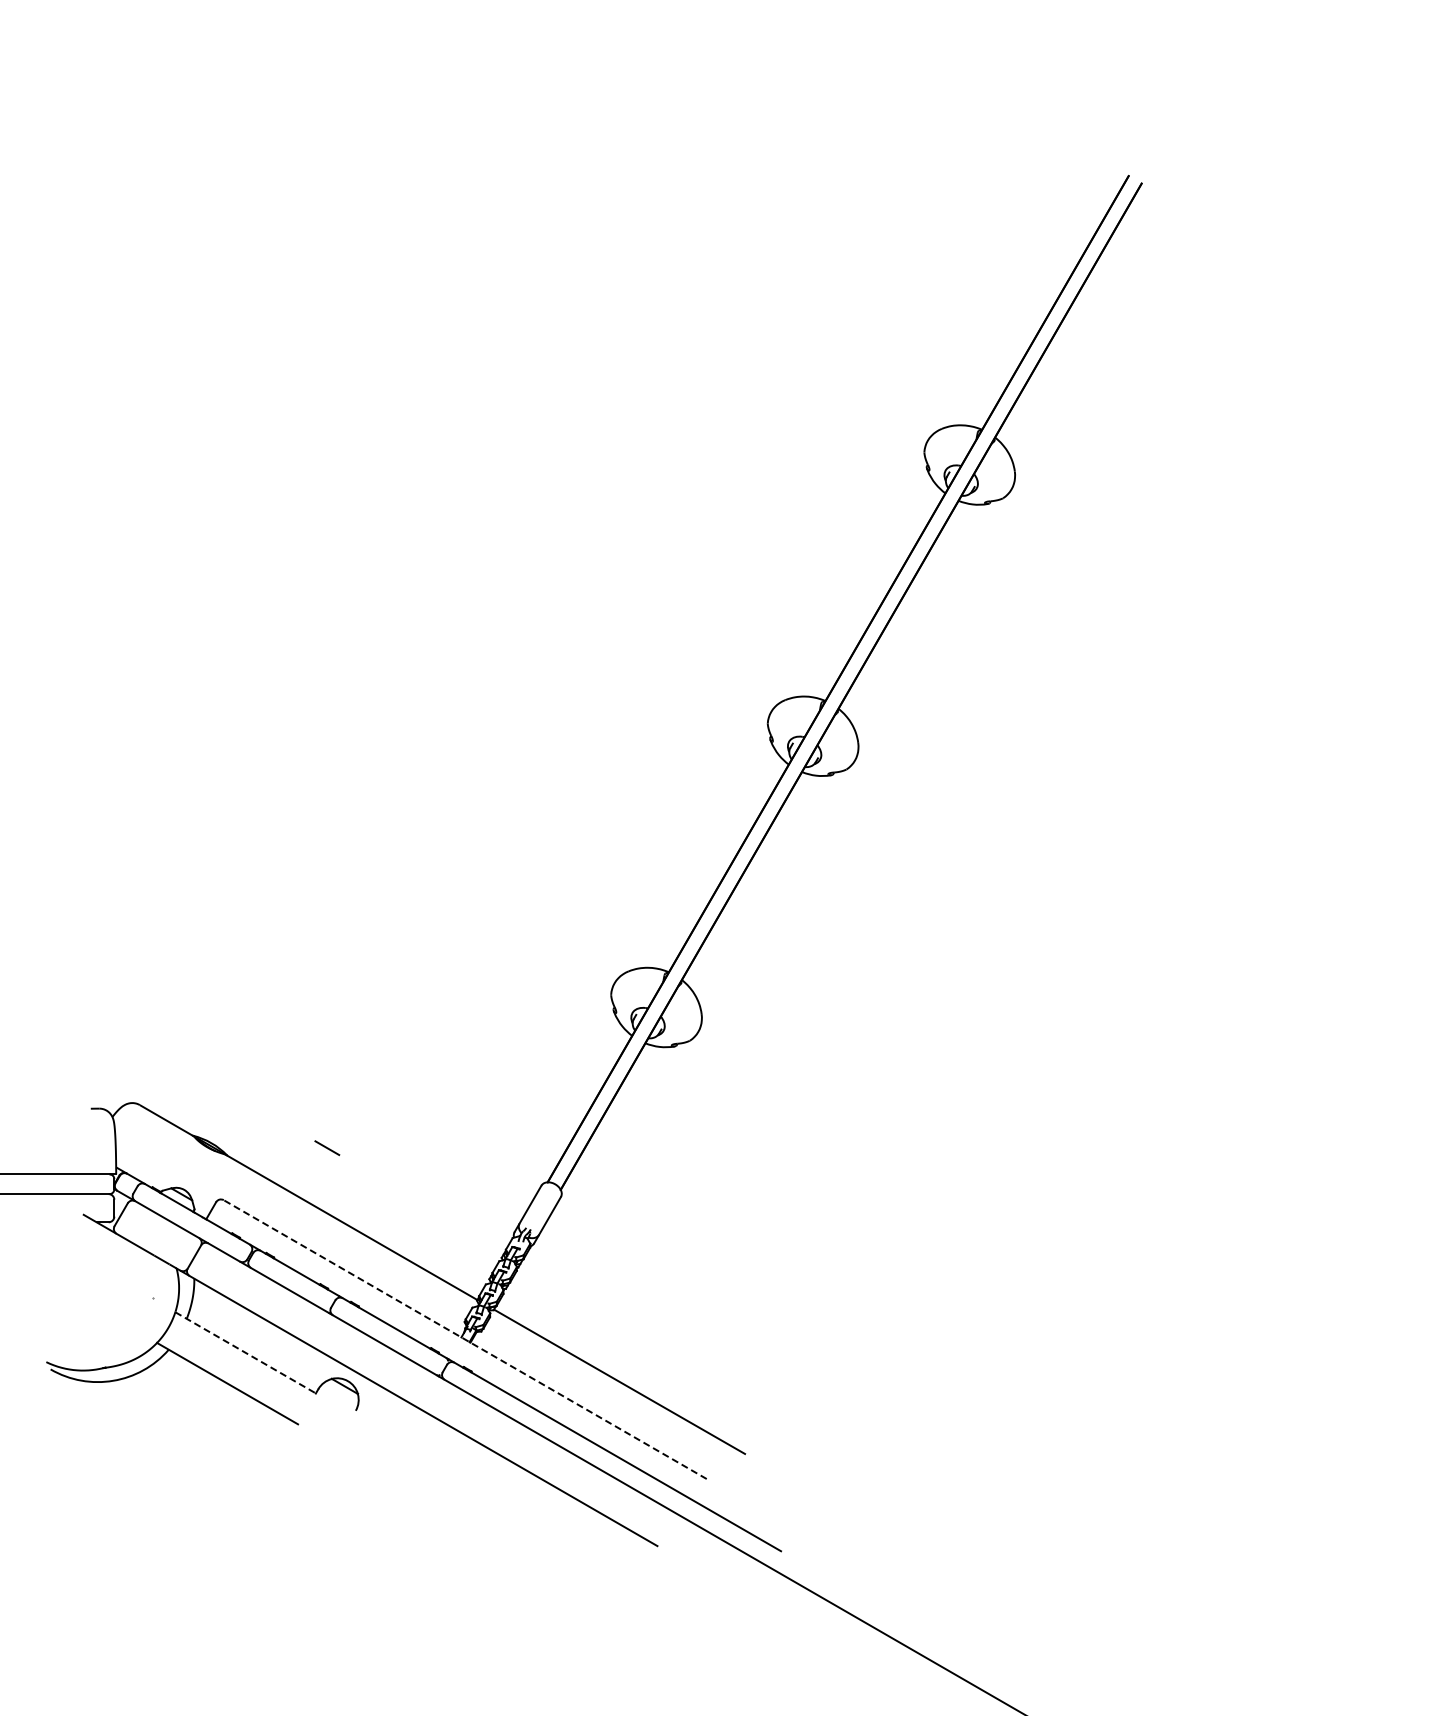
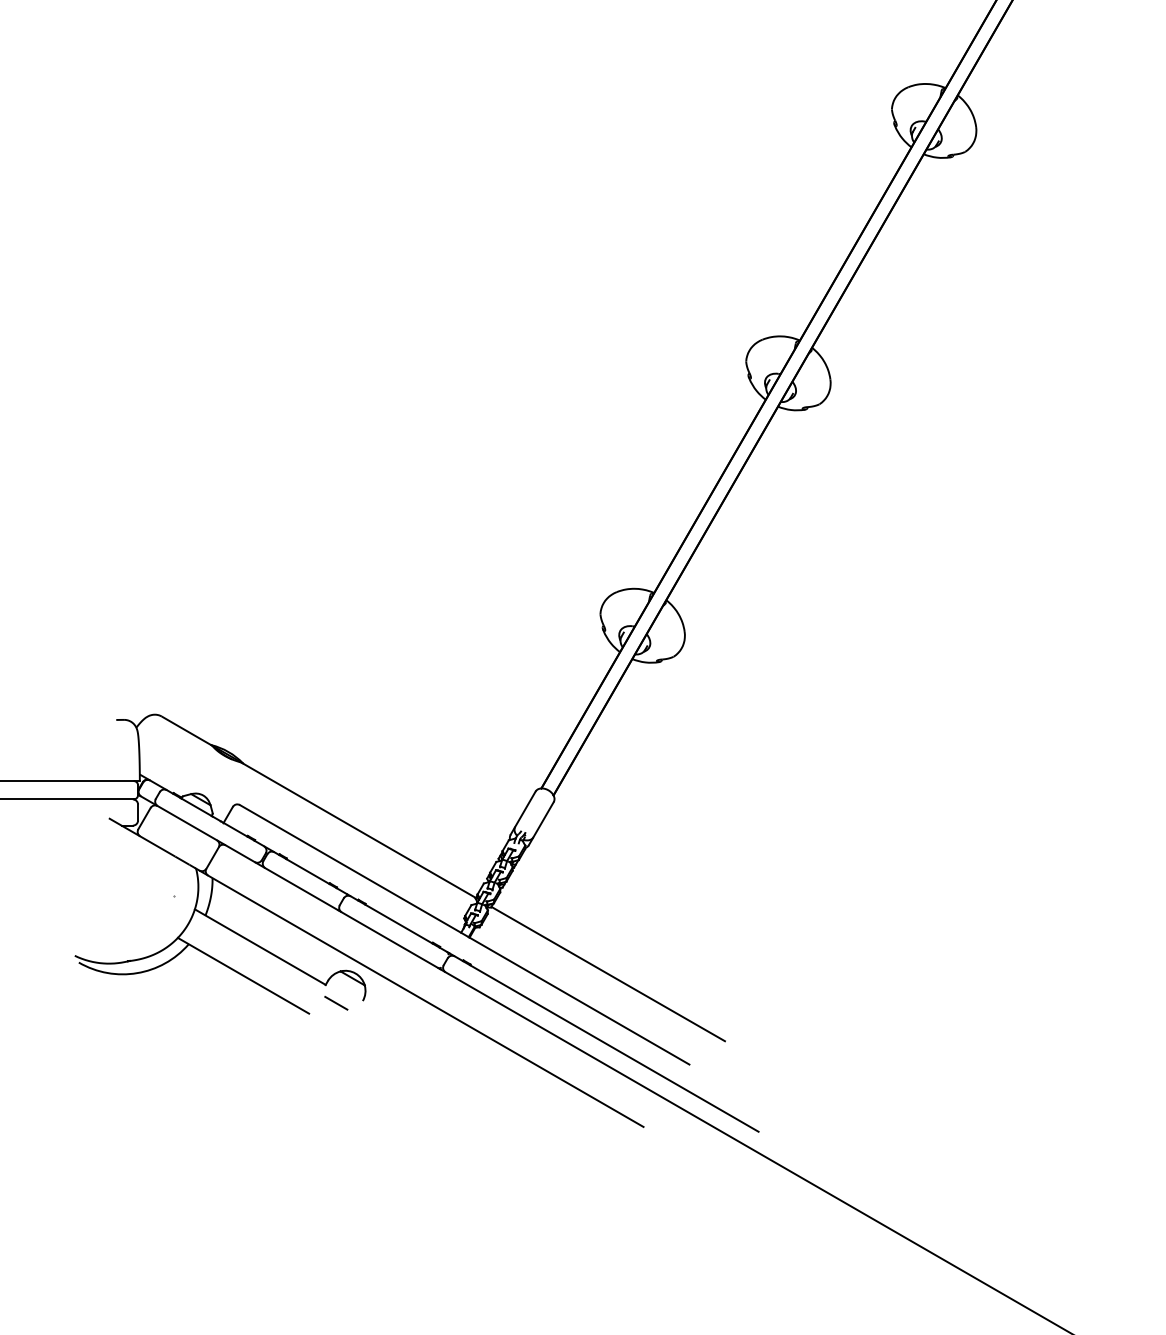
line: (327, 1148) -> (336, 1003), moved
line: (465, 1339) -> (464, 934), dashed -> solid
line: (246, 1353) -> (261, 947), dashed -> solid

